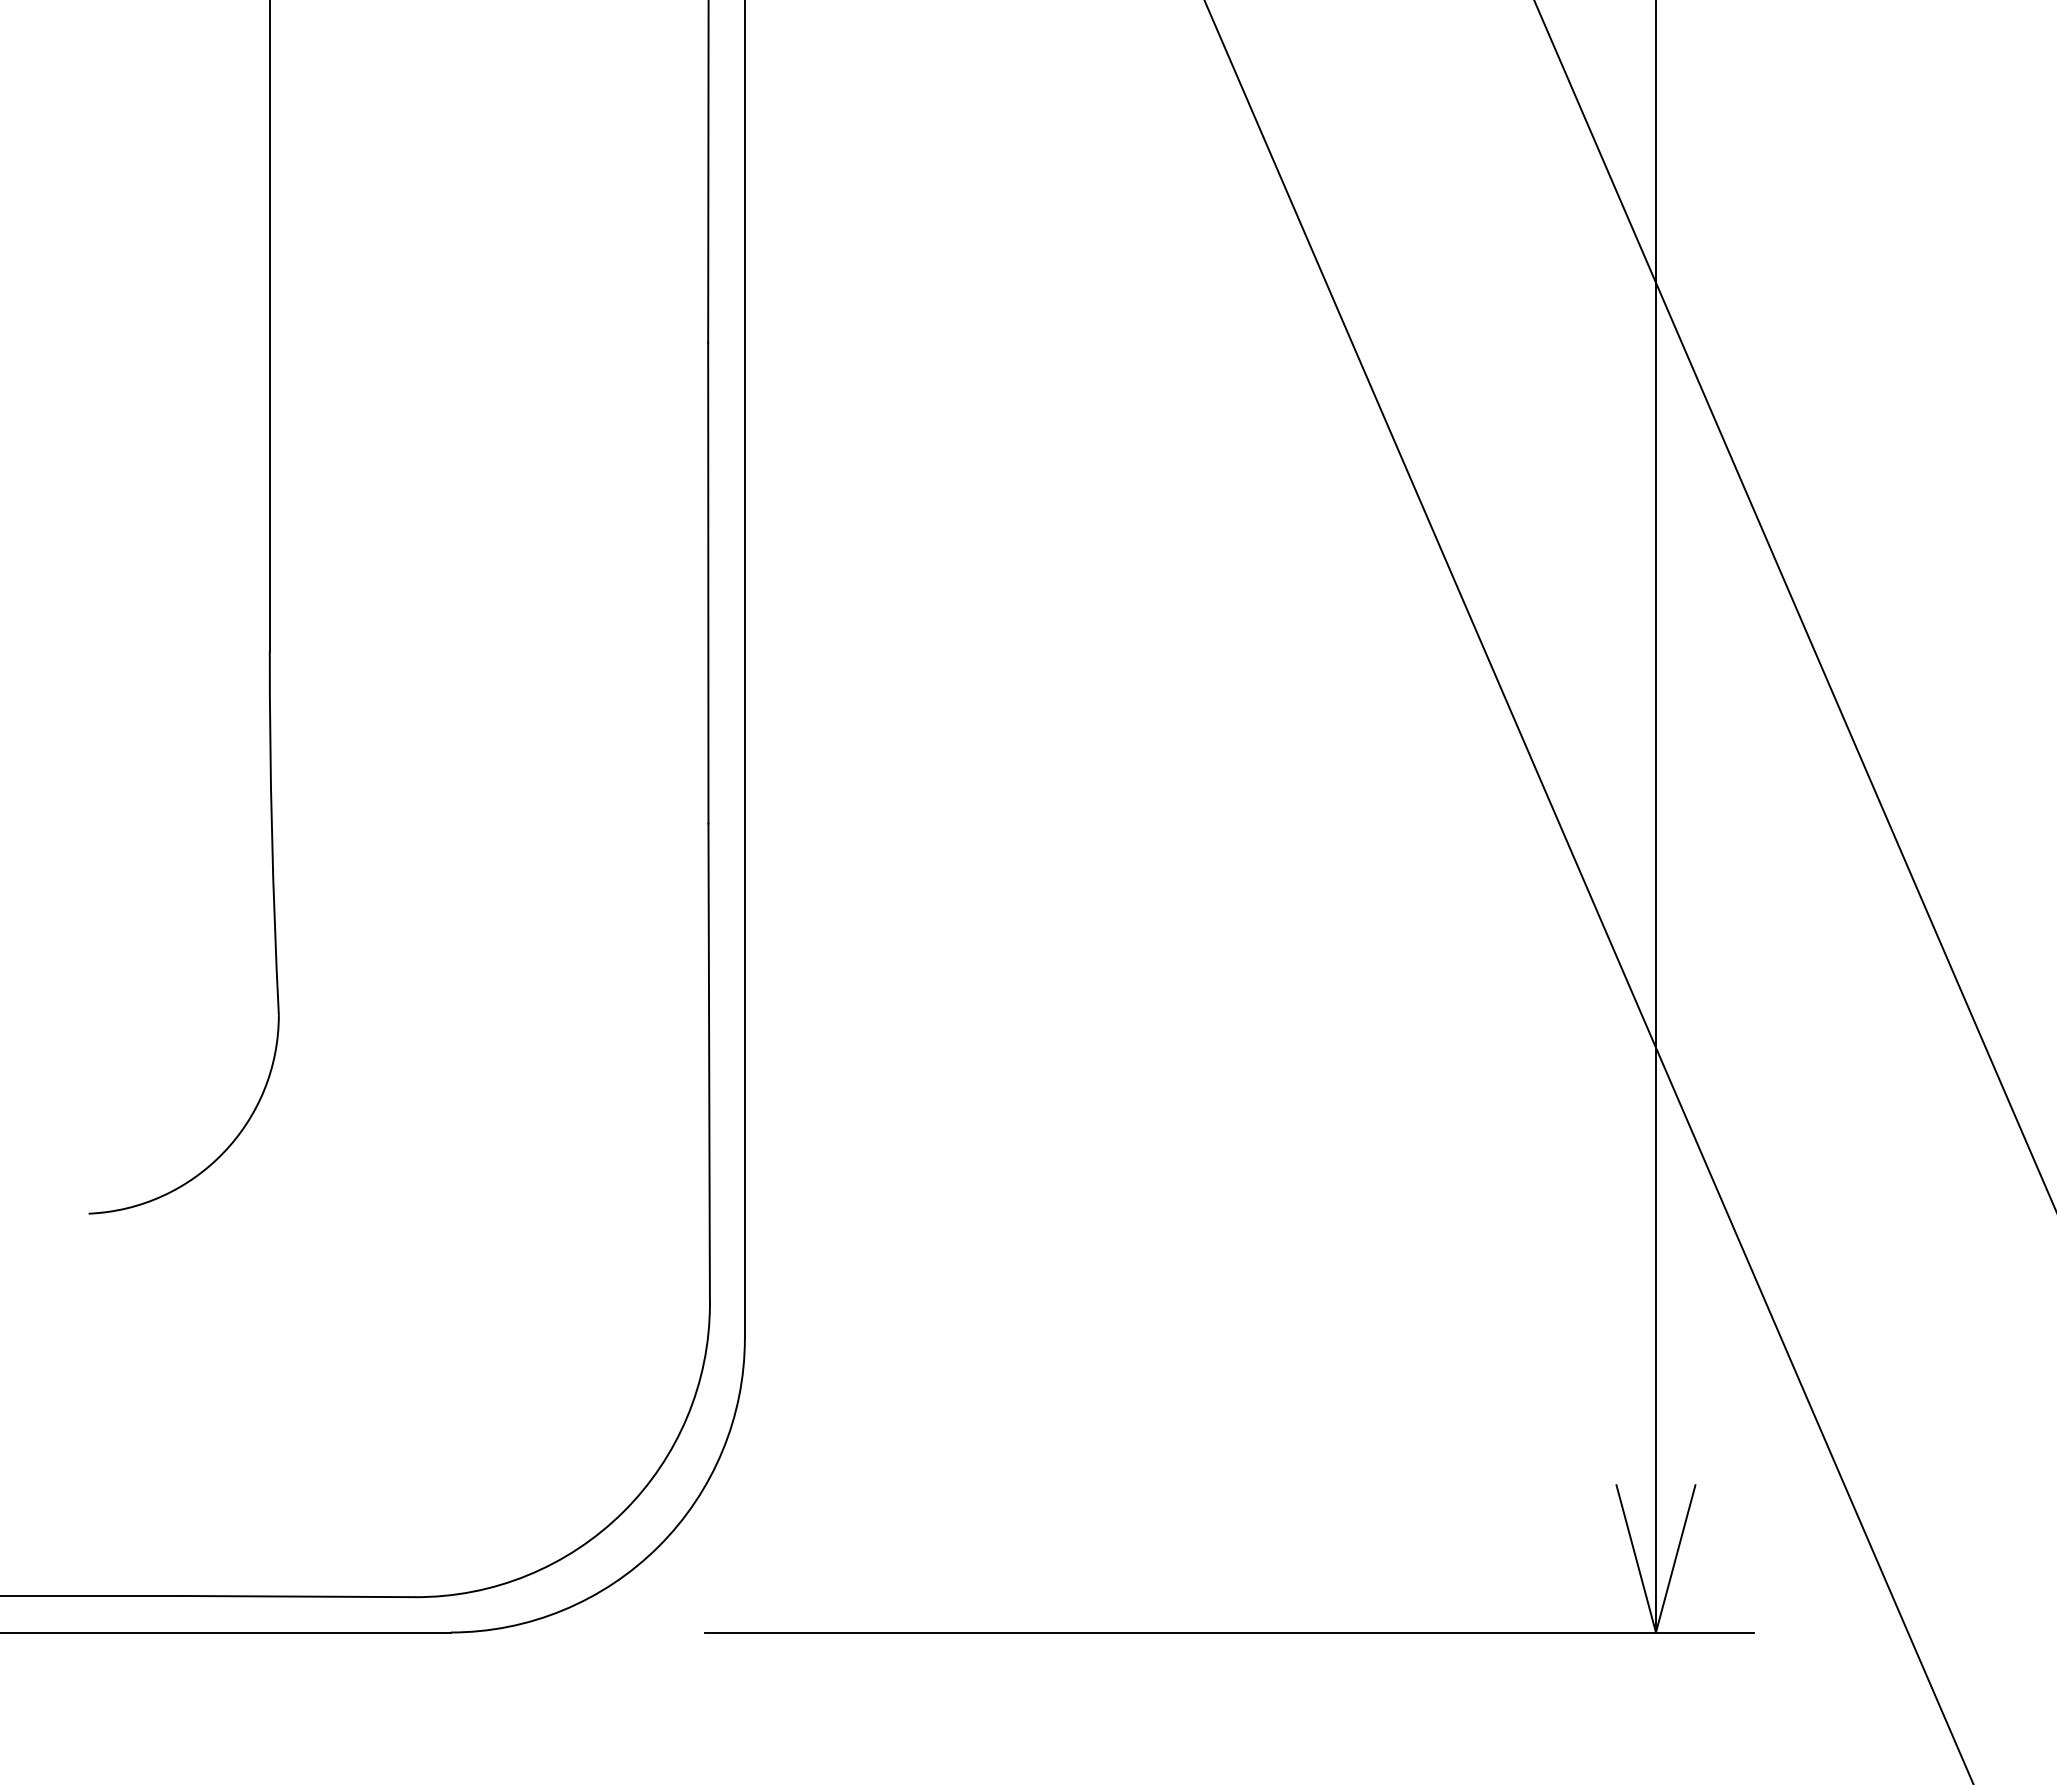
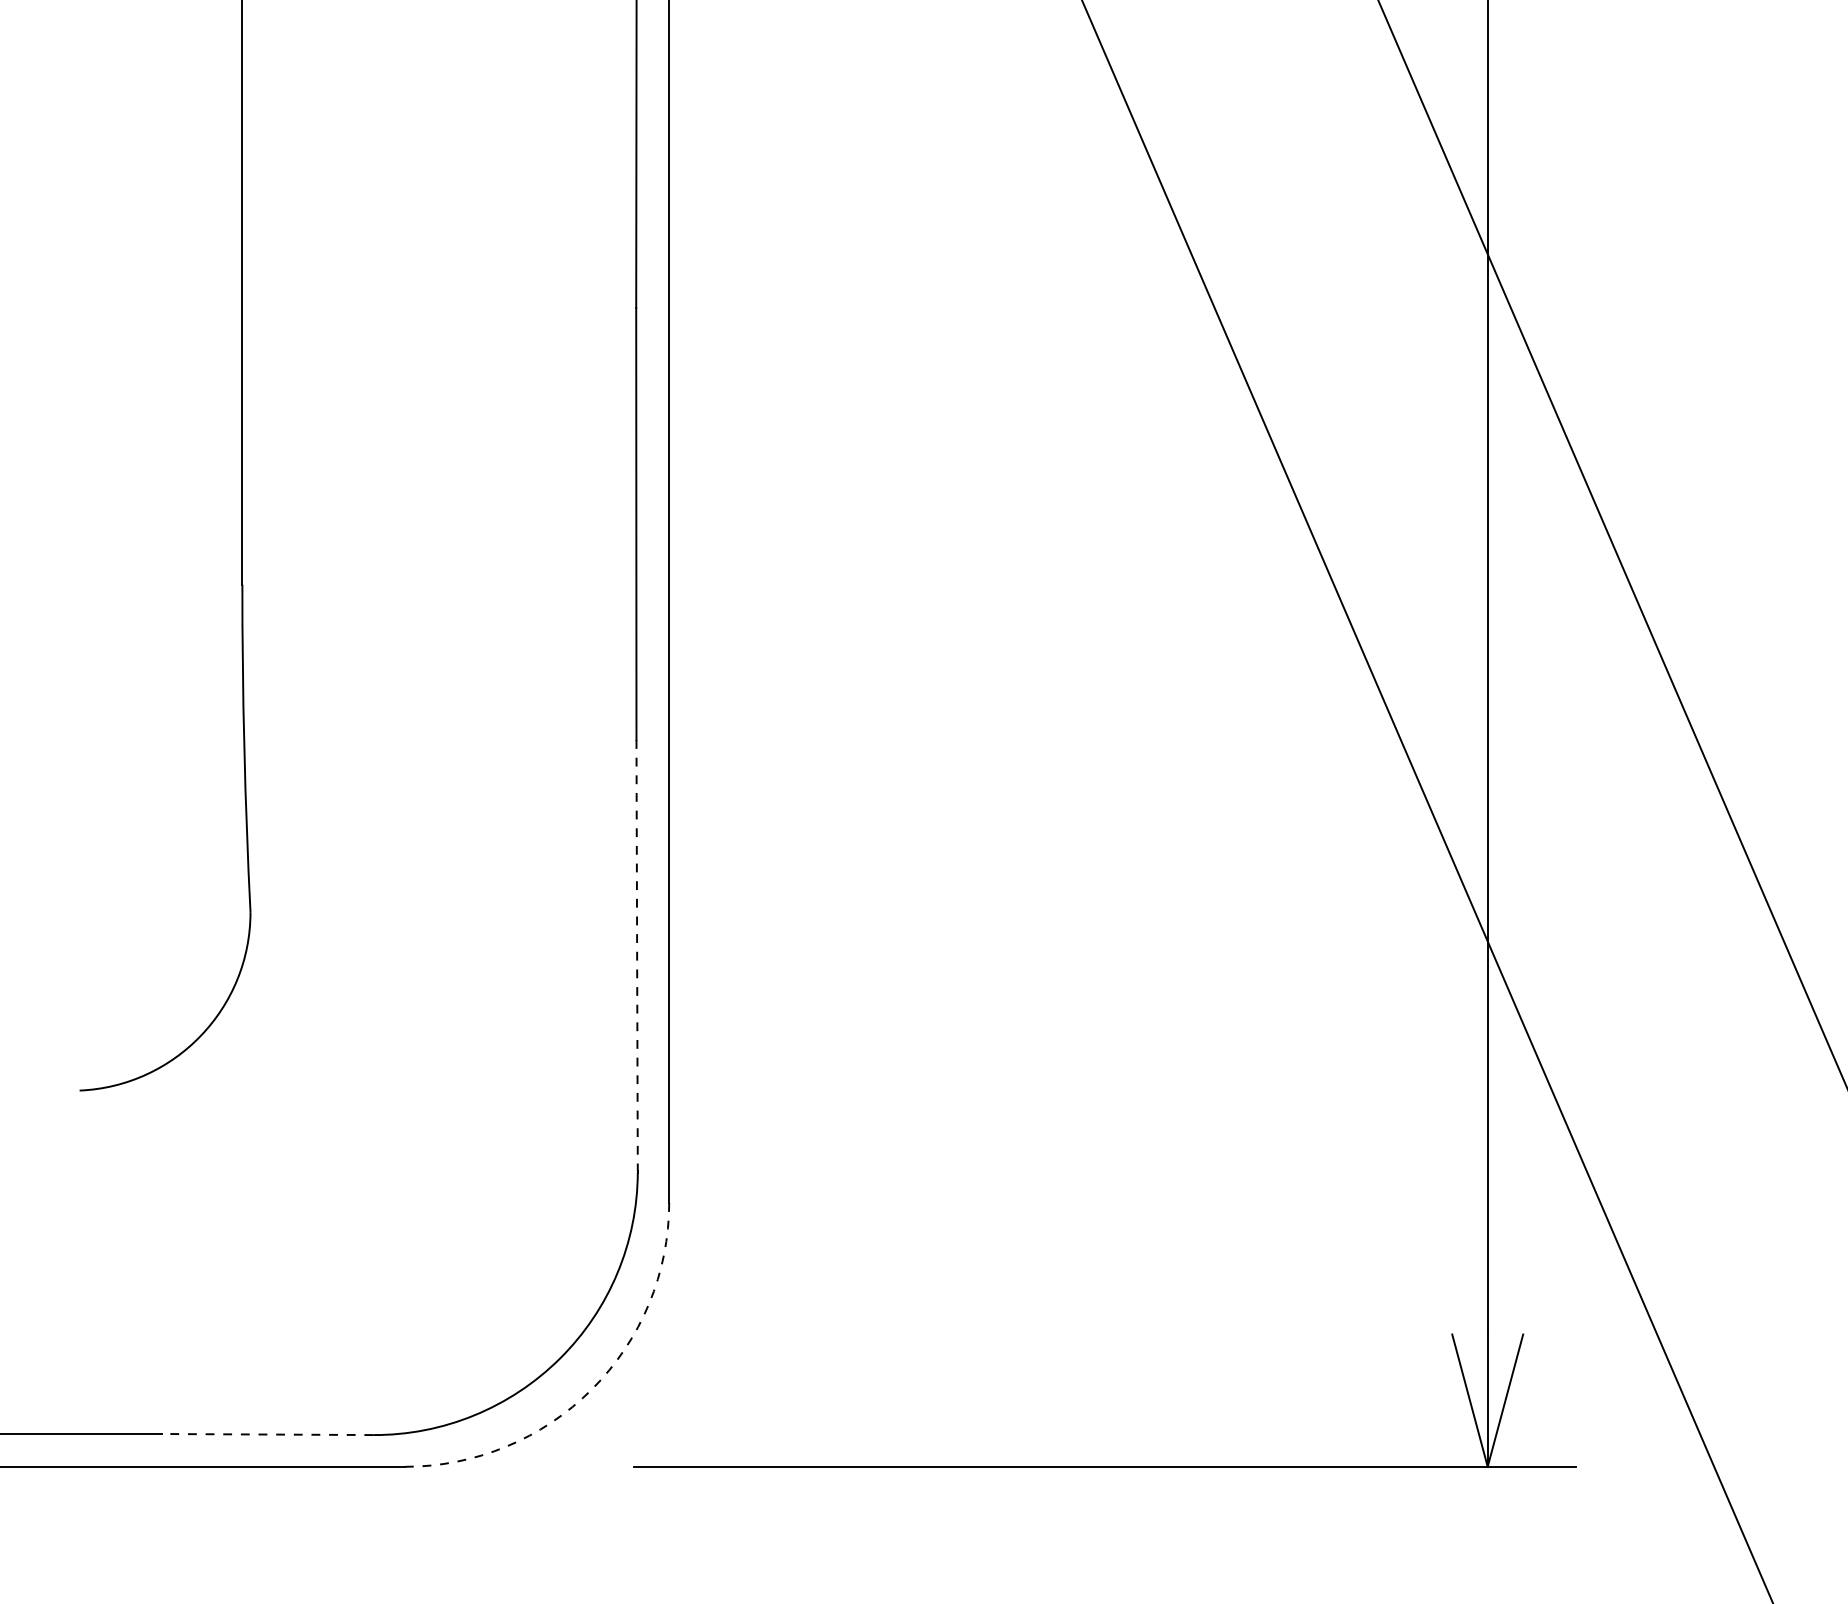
line: (709, 1063) -> (637, 955), solid -> dashed
arc: (658, 1546) -> (591, 1389), solid -> dashed
line: (297, 1596) -> (267, 1434), solid -> dashed

